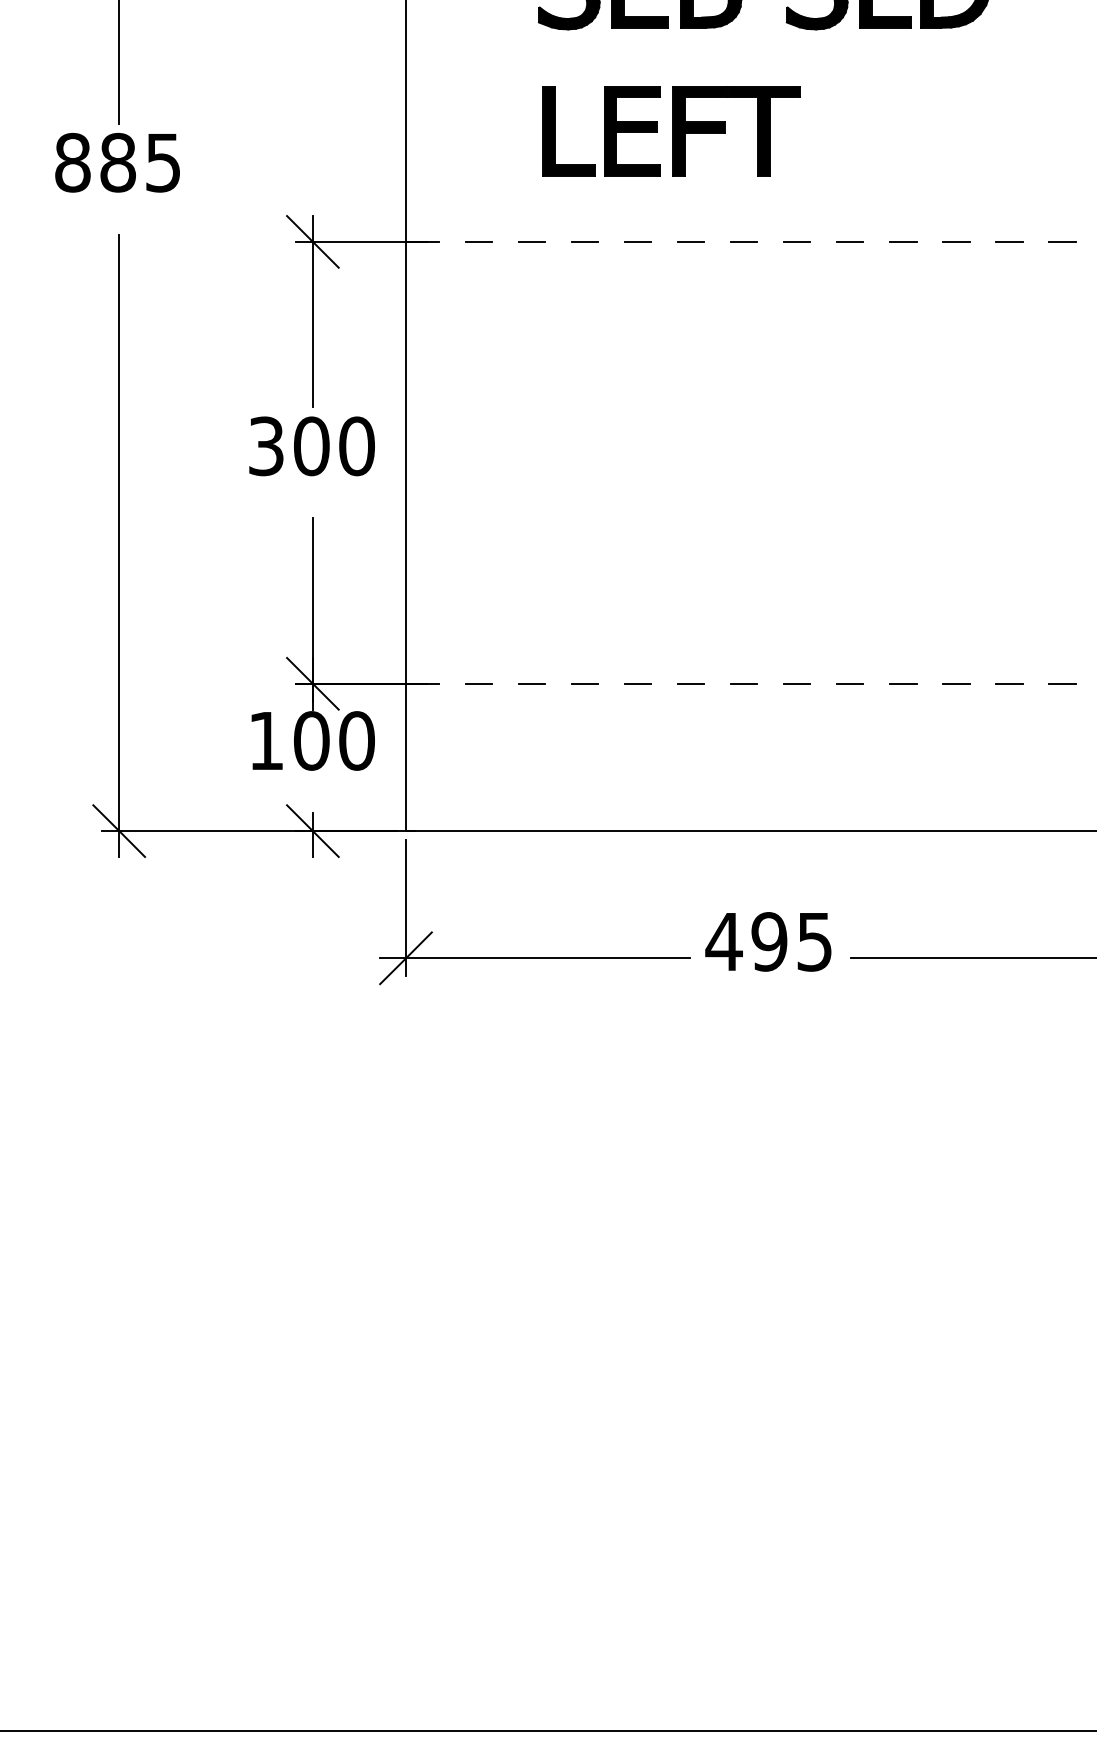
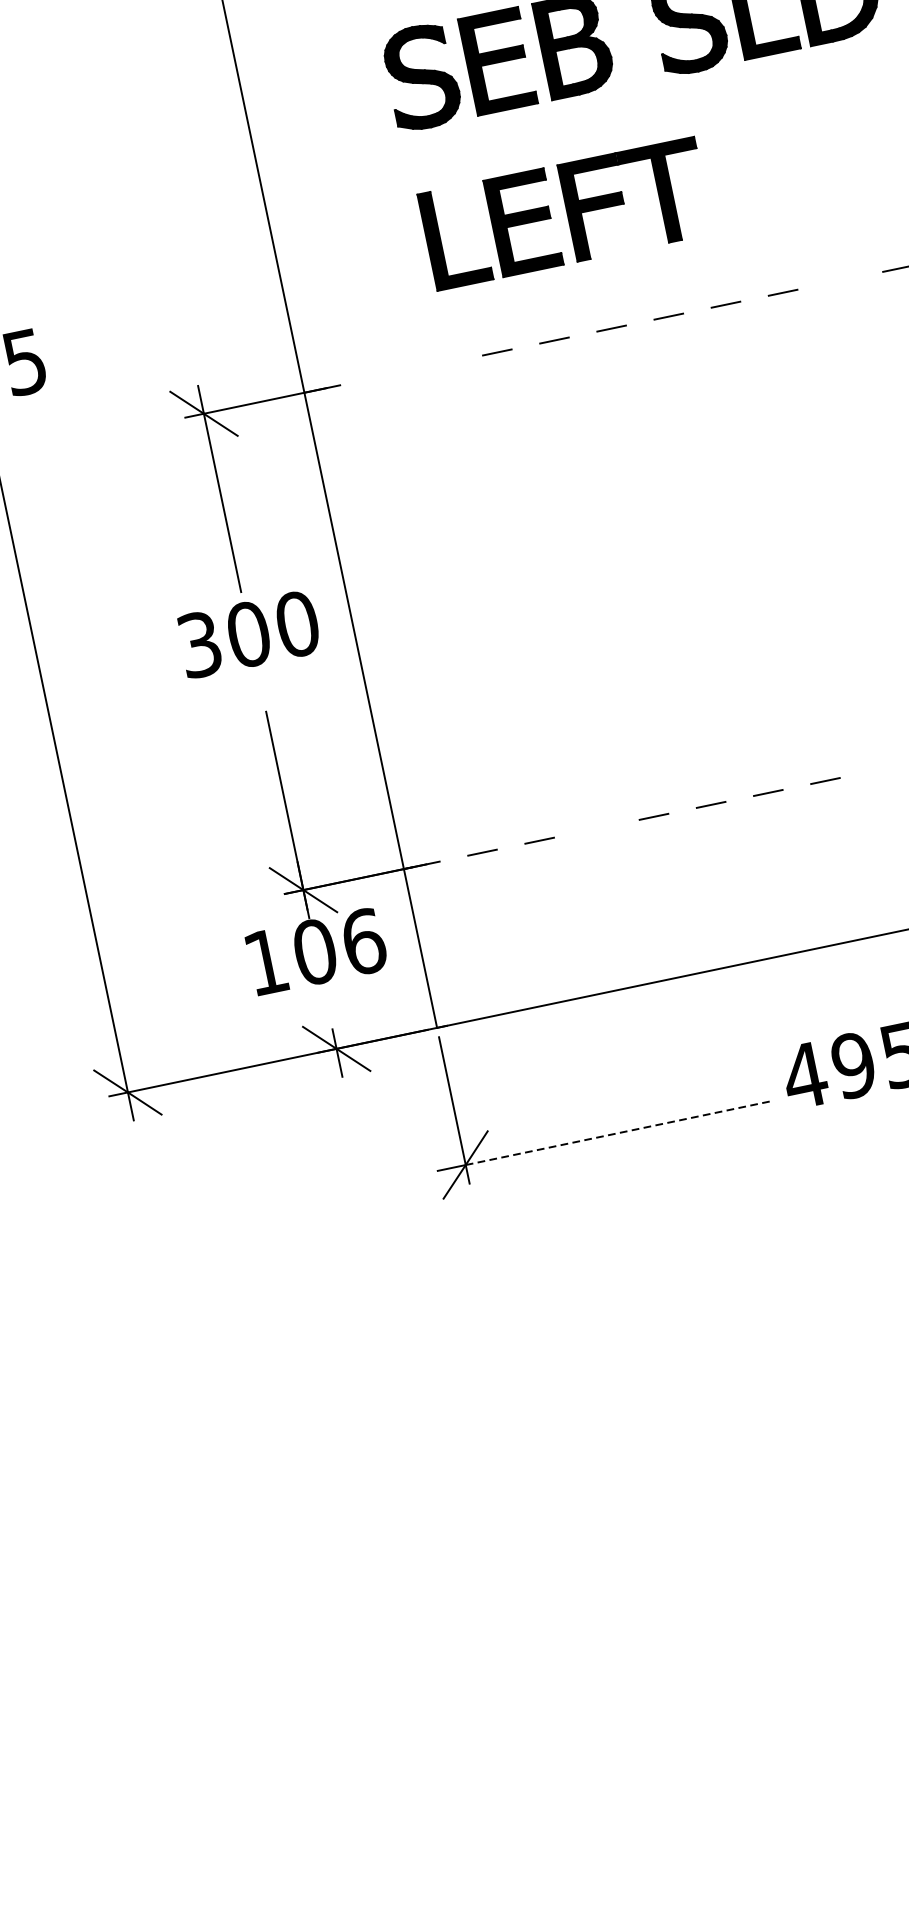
line: (478, 241) -> (382, 376), removed
line: (531, 241) -> (439, 364), removed
line: (902, 241) -> (839, 280), removed
line: (584, 683) -> (596, 828), removed
line: (849, 683) -> (881, 768), removed
text: (357, 740) -> (364, 941), 100 -> 106
line: (548, 958) -> (619, 1133), solid -> dashed

